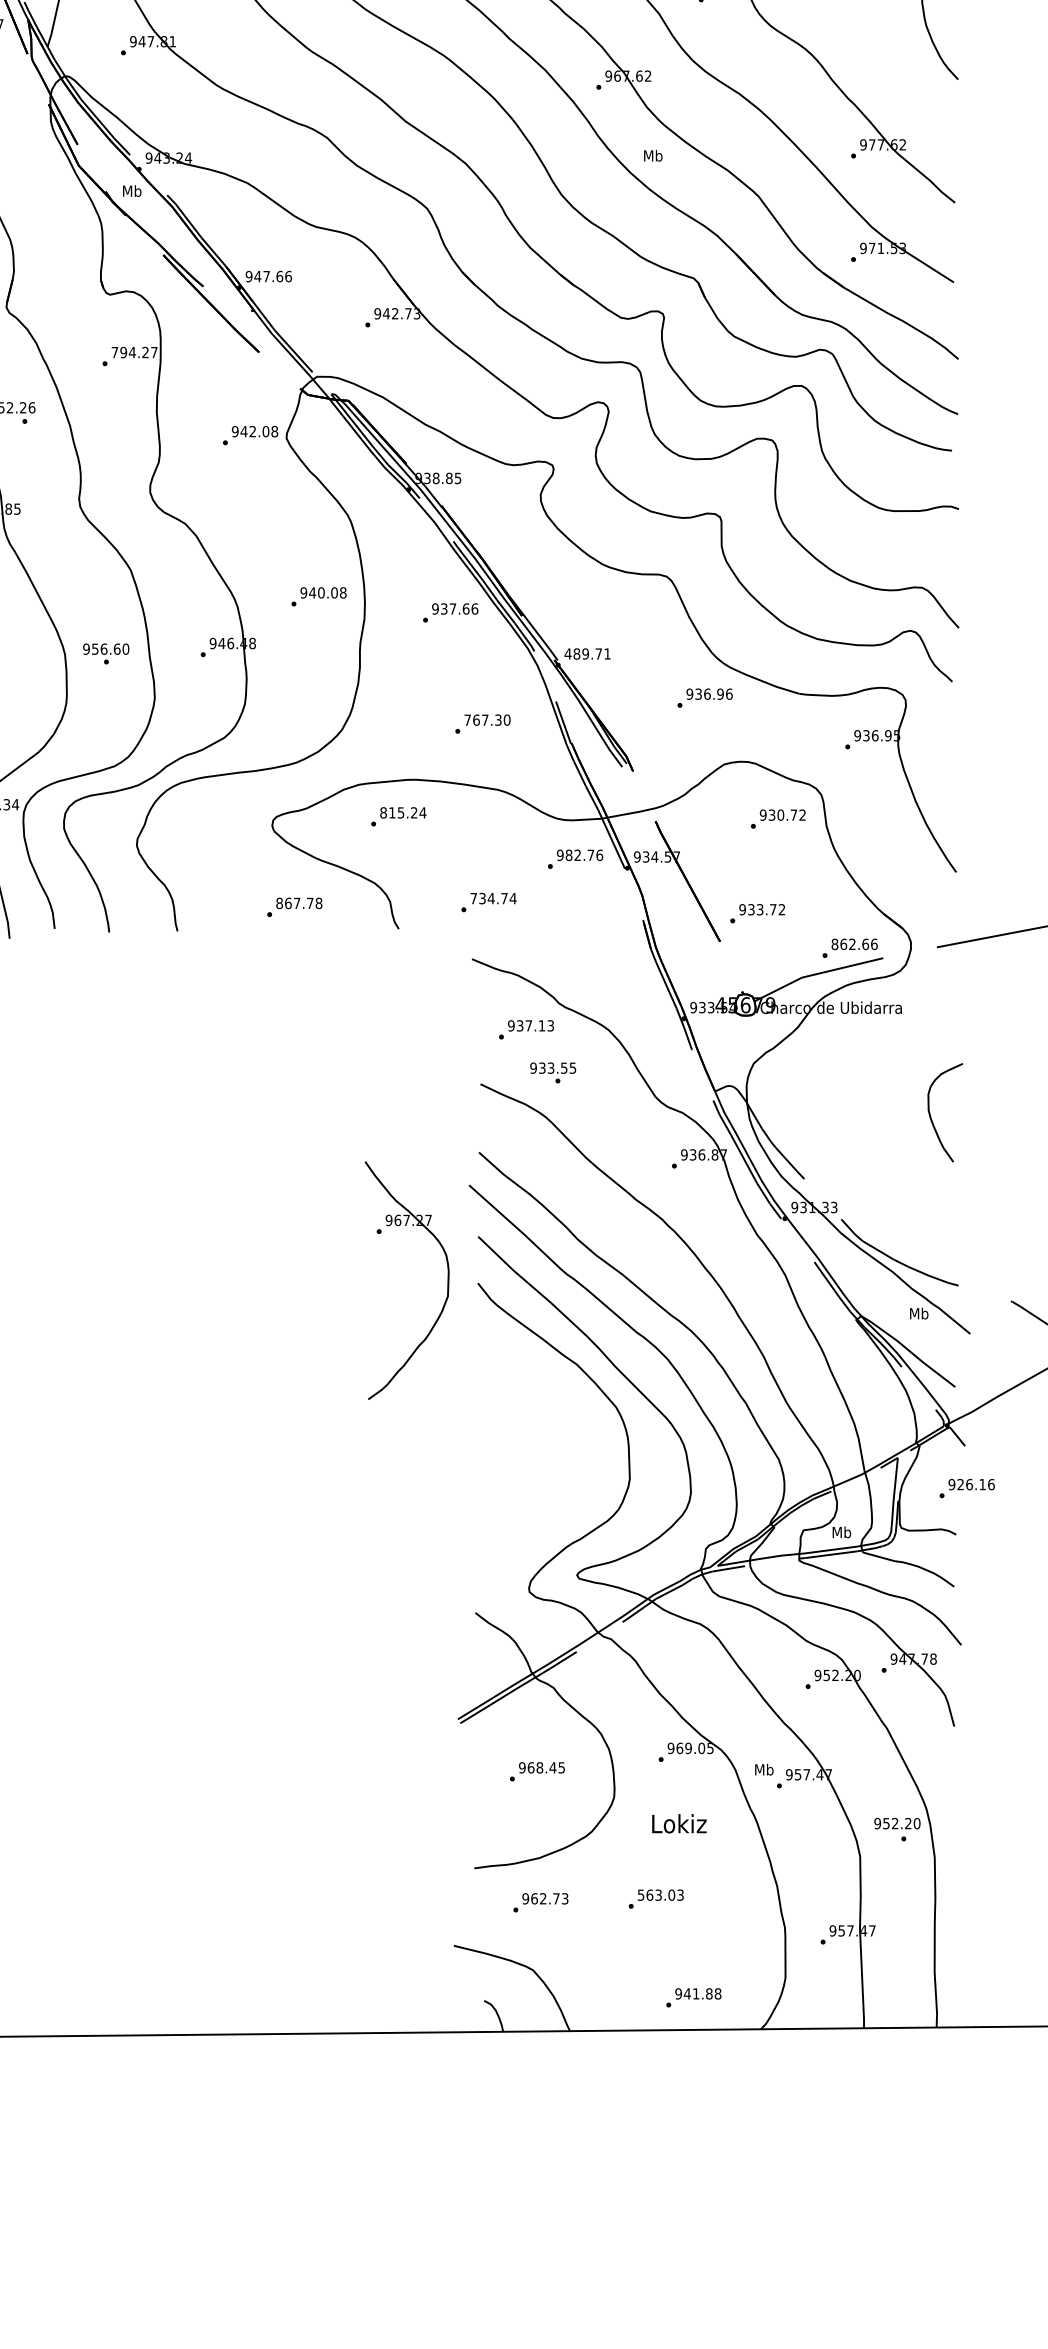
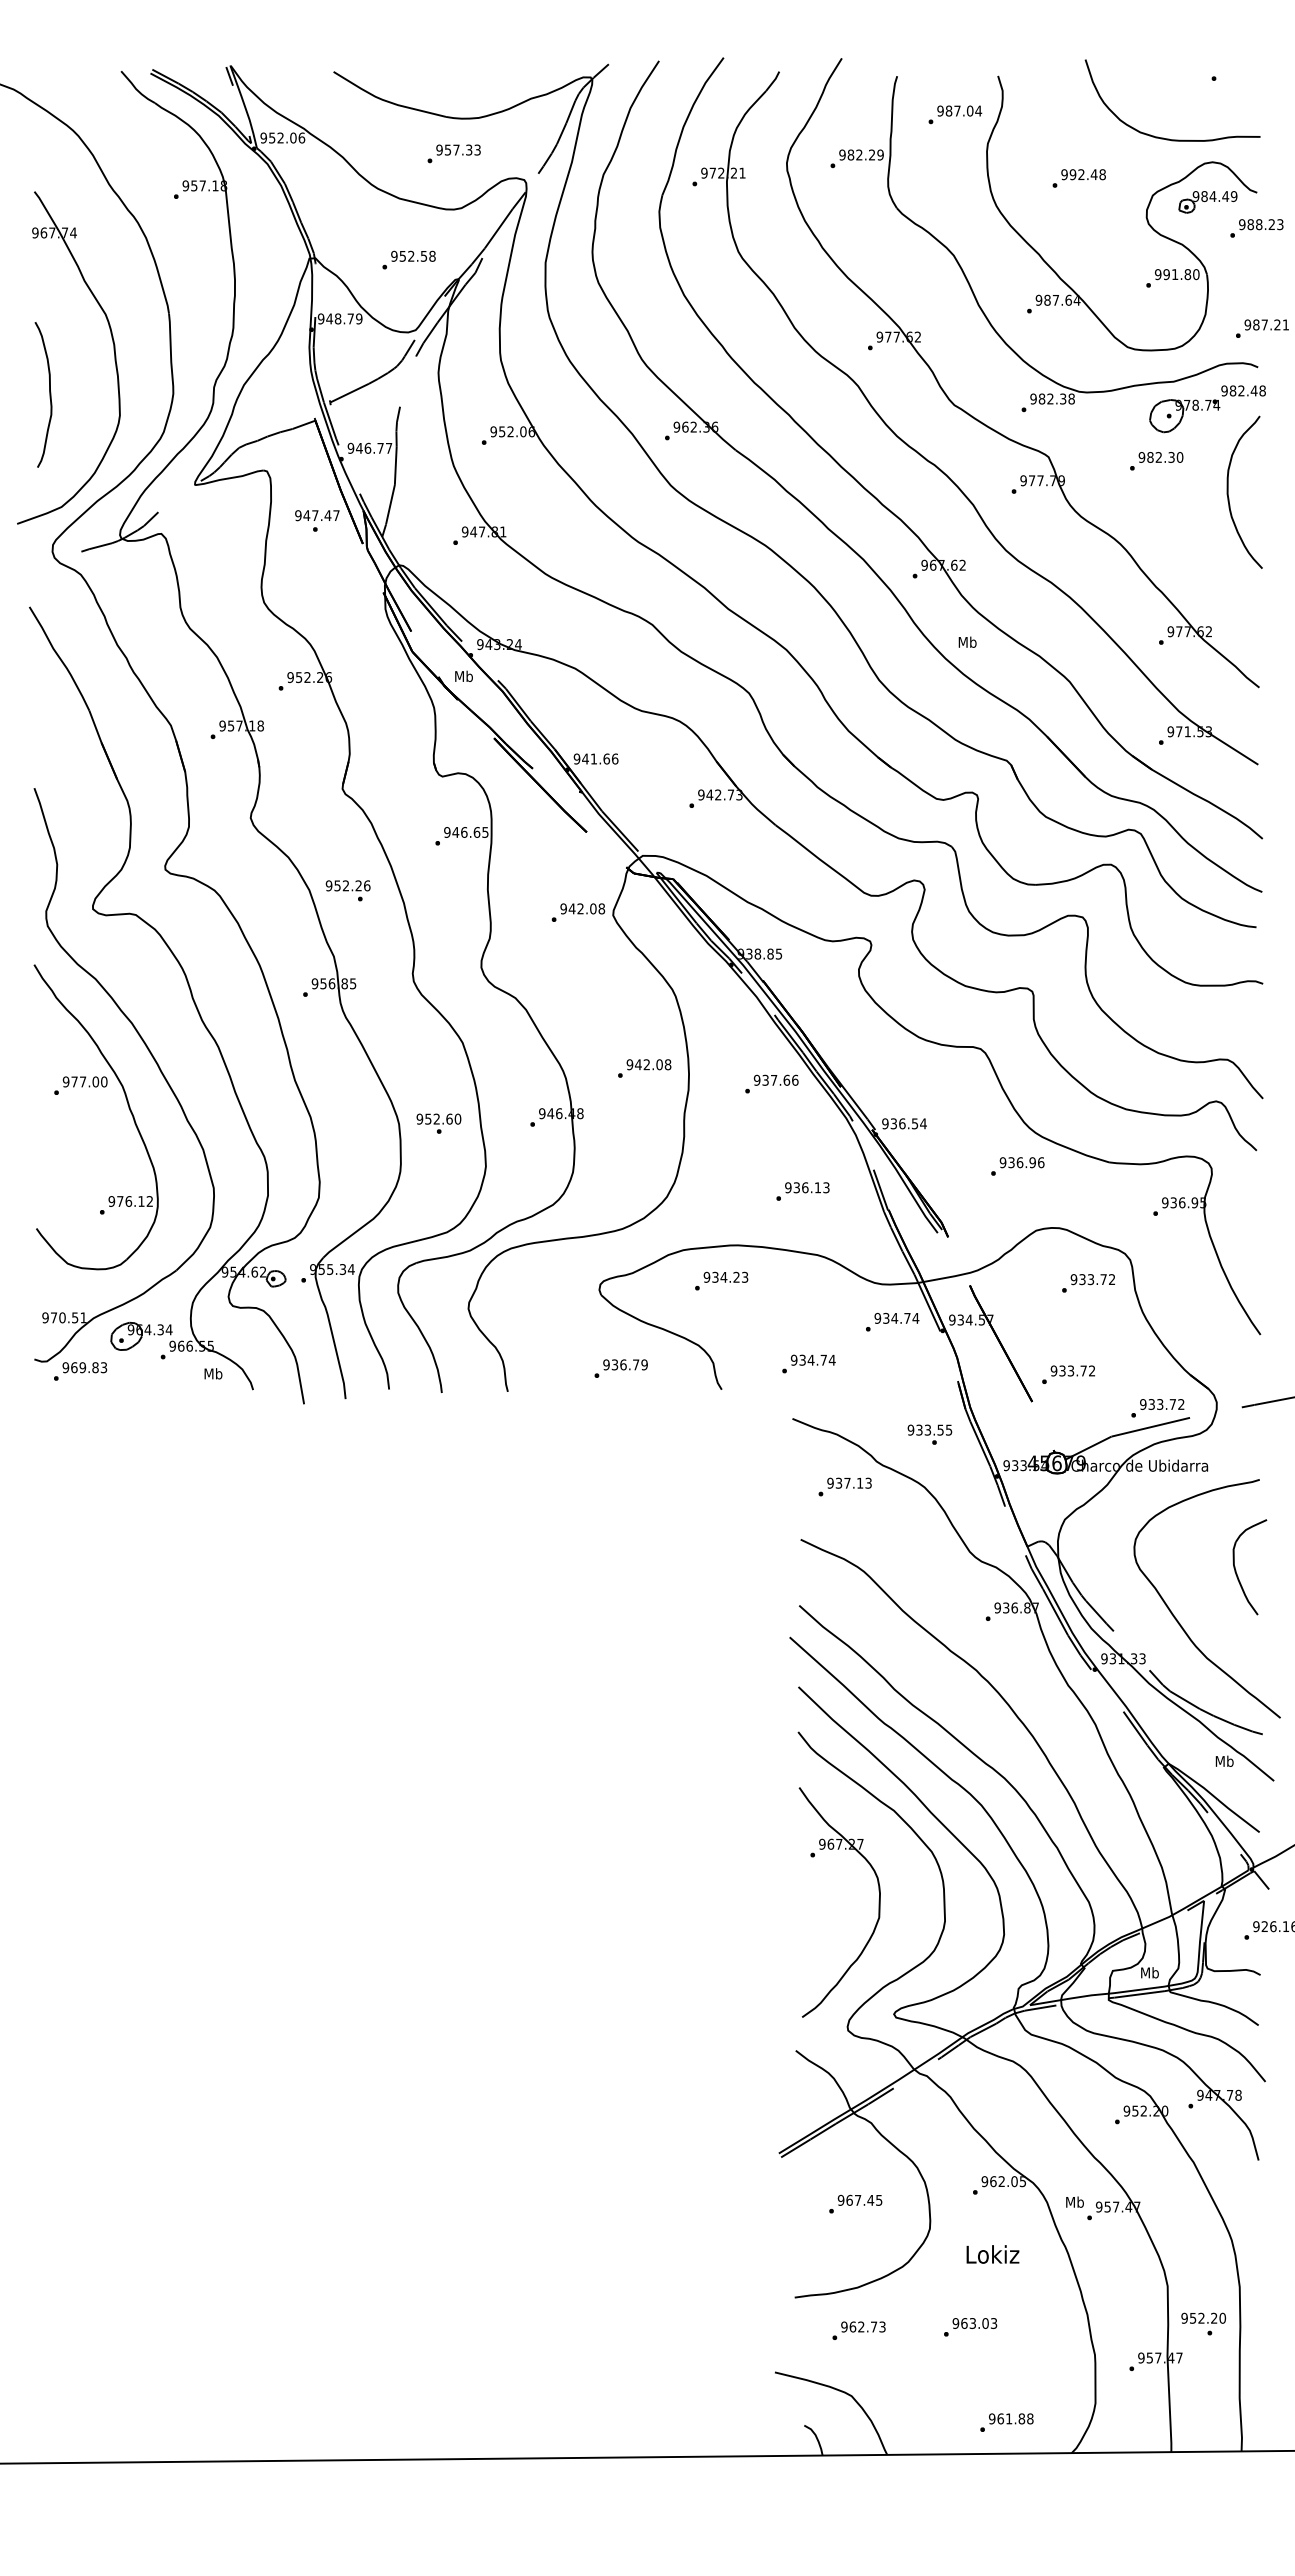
text: (266, 276) -> (593, 758), 947.66 -> 941.66
text: (134, 352) -> (466, 832), 794.27 -> 946.65
text: (320, 592) -> (646, 1064), 940.08 -> 942.08
text: (103, 648) -> (436, 1118), 956.60 -> 952.60
text: (586, 653) -> (903, 1123), 489.71 -> 936.54
text: (487, 719) -> (807, 1187), 767.30 -> 936.13
text: (402, 811) -> (725, 1276), 815.24 -> 934.23
text: (780, 815) -> (1090, 1279), 930.72 -> 933.72
text: (584, 854) -> (901, 1317), 982.76 -> 934.74
text: (473, 897) -> (793, 1359), 734.74 -> 934.74
text: (299, 903) -> (625, 1364), 867.78 -> 936.79
text: (854, 944) -> (1162, 1404), 862.66 -> 933.72
text: (552, 1072) -> (929, 1434), moved
curve: (871, 1167) -> (1178, 1620), added
part: (447, 1280) -> (878, 1902), moved
text: (688, 1748) -> (1001, 2181), 969.05 -> 962.05
text: (539, 1766) -> (857, 2199), 968.45 -> 967.45
text: (897, 1828) -> (1203, 2323), moved
text: (640, 1895) -> (955, 2323), 563.03 -> 963.03
text: (687, 1993) -> (1000, 2418), 941.88 -> 961.88

